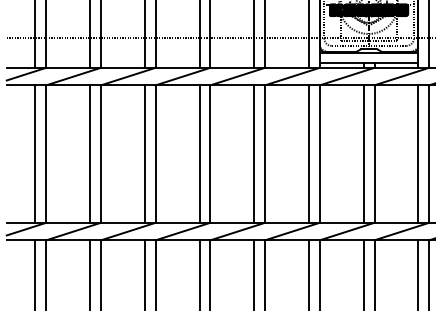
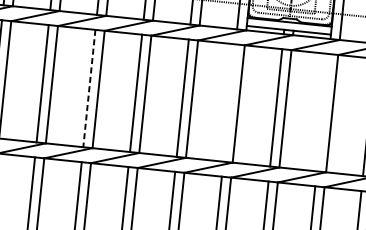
line: (308, 153) -> (229, 102), removed
line: (418, 153) -> (323, 112), removed
line: (144, 154) -> (89, 88), solid -> dashed

